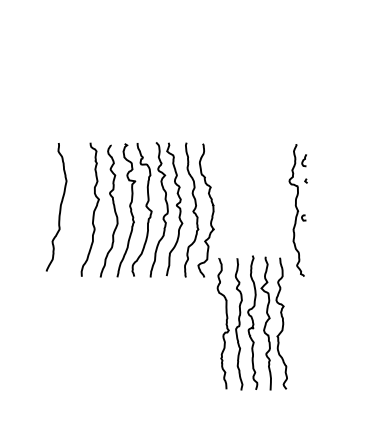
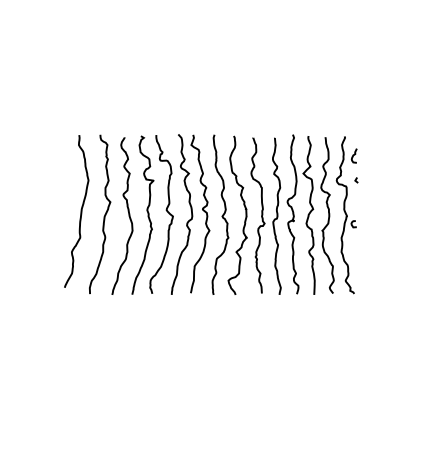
curve: (59, 207) -> (80, 211), moved
part: (251, 322) -> (291, 214), moved

